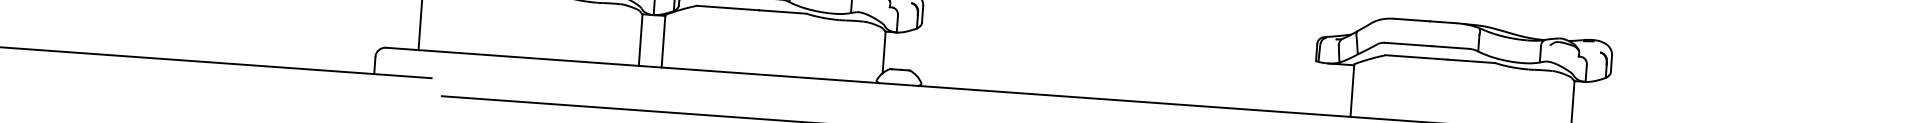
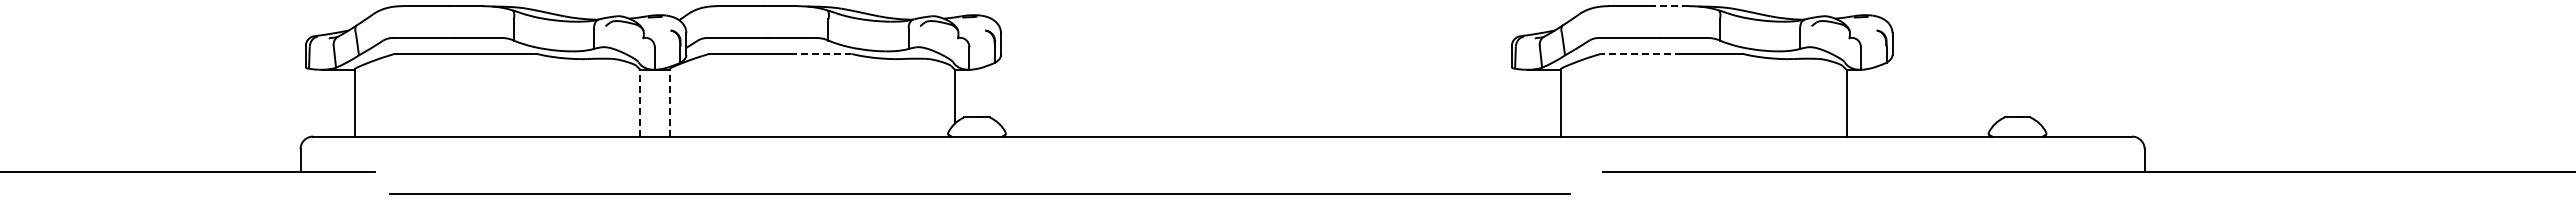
line: (782, 11) -> (820, 53), solid -> dashed
line: (1442, 22) -> (1671, 6), solid -> dashed
line: (640, 39) -> (640, 102), solid -> dashed
line: (663, 41) -> (669, 102), solid -> dashed
line: (1416, 57) -> (1640, 53), solid -> dashed

